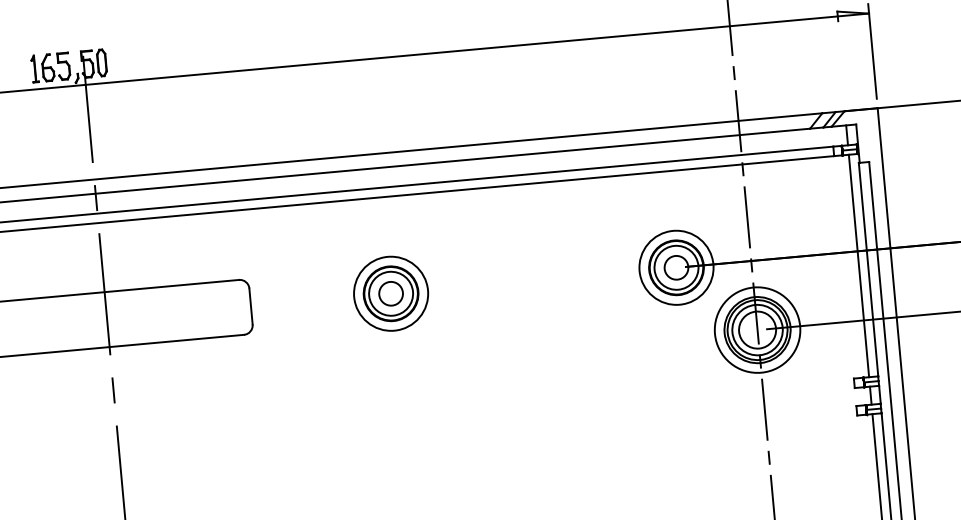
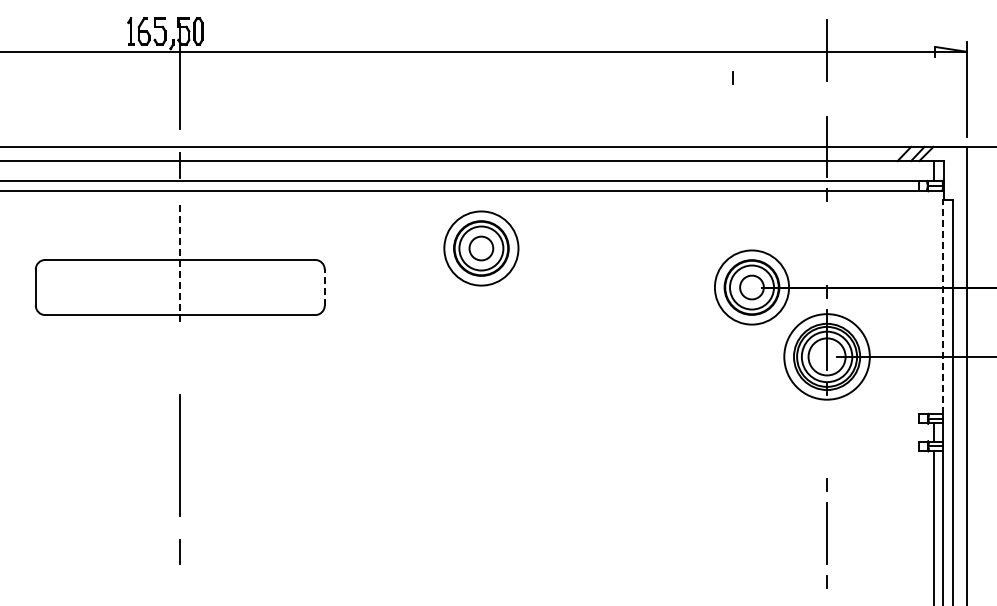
line: (733, 72) -> (732, 77), moved
line: (747, 217) -> (827, 243), removed
line: (858, 265) -> (933, 301), removed
line: (868, 269) -> (943, 306), solid -> dashed
line: (105, 293) -> (180, 261), solid -> dashed
part: (391, 293) -> (481, 248), moved
line: (250, 306) -> (324, 287), solid -> dashed
line: (112, 390) -> (179, 358), removed
line: (765, 409) -> (827, 436), removed

